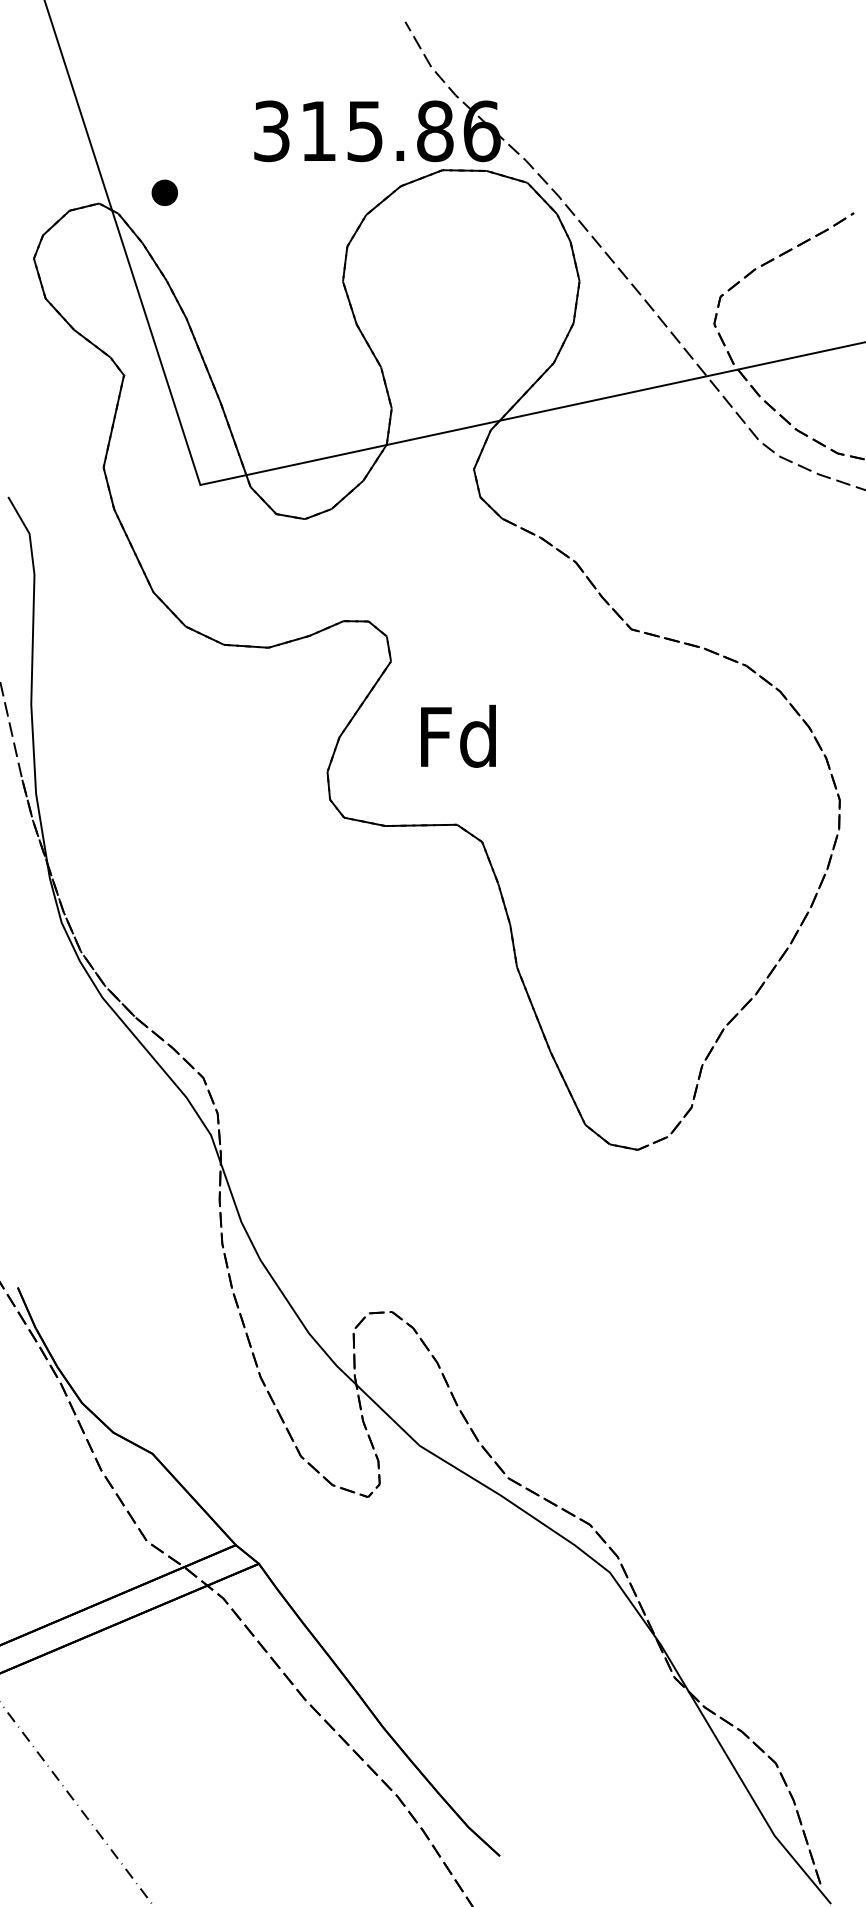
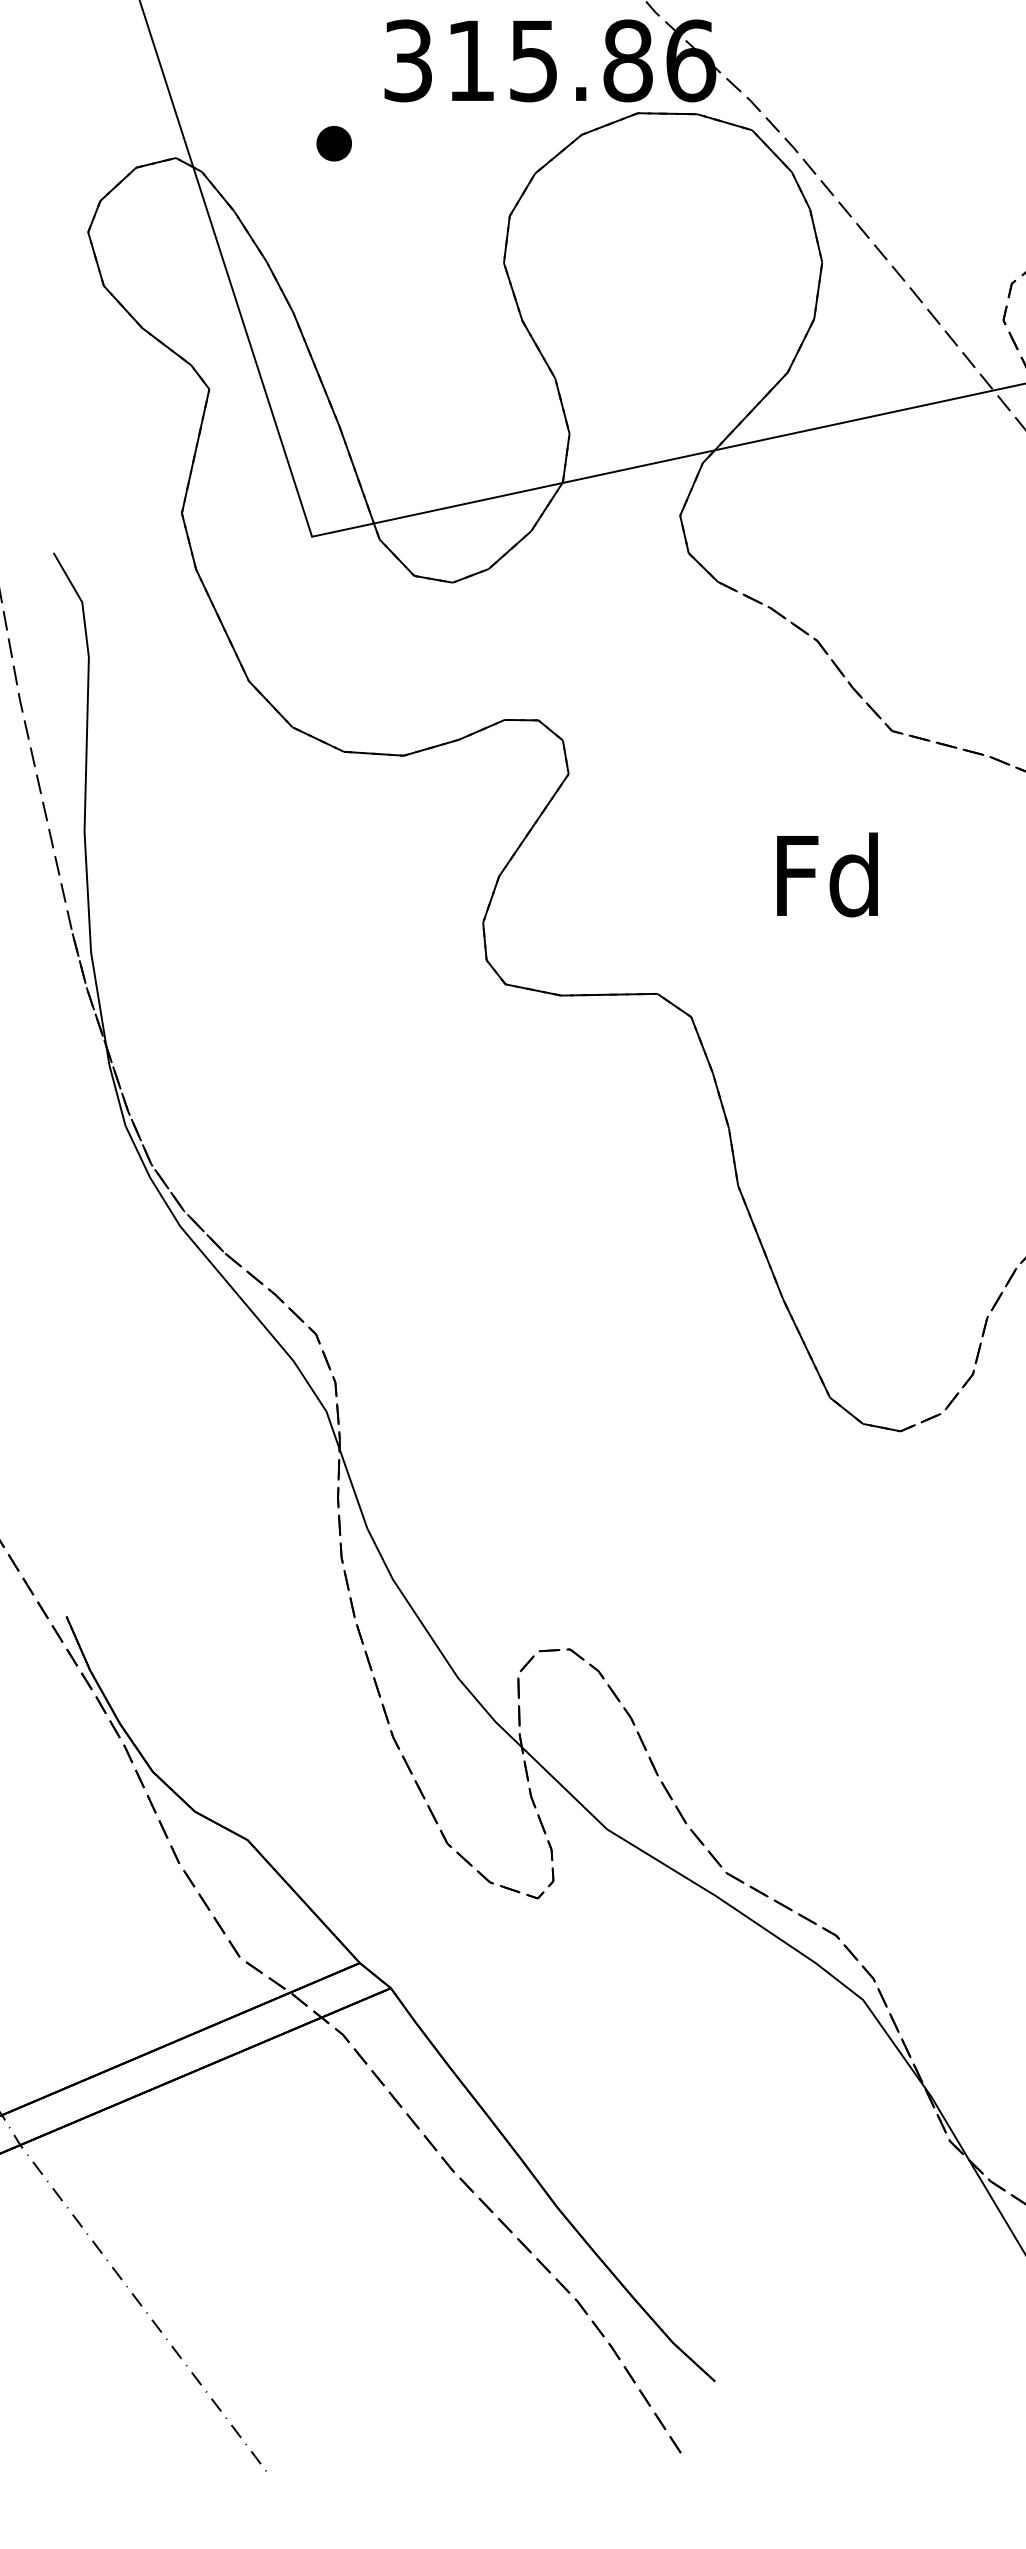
part: (164, 192) -> (333, 143), moved
text: (458, 735) -> (827, 873), moved

